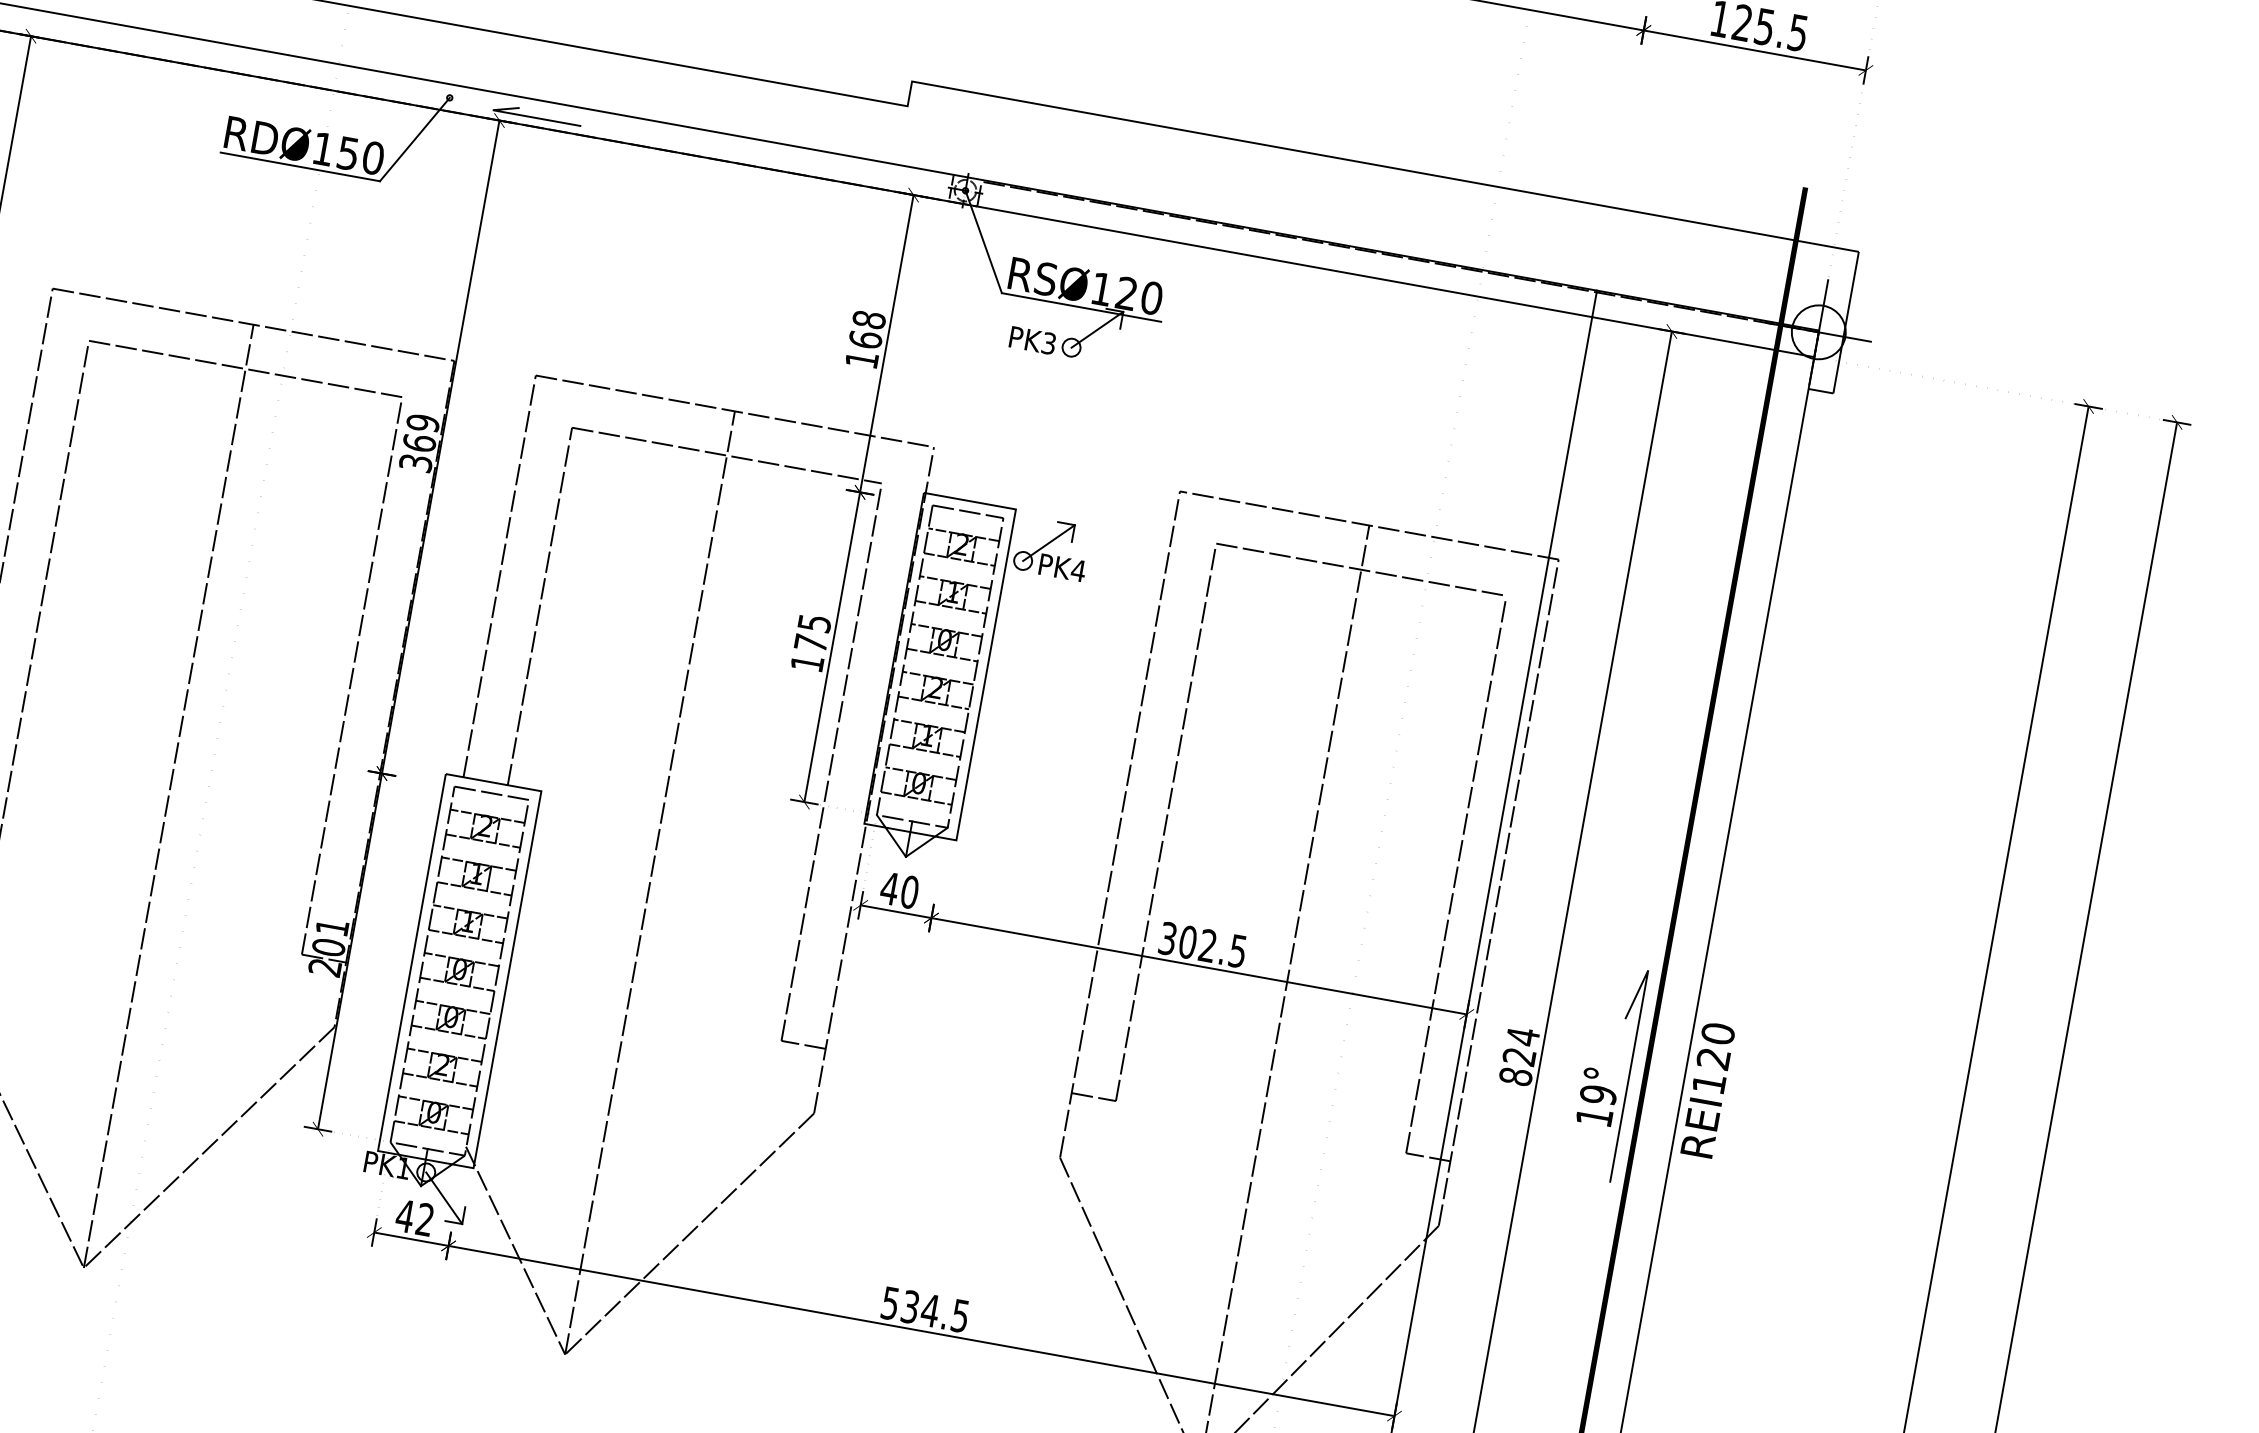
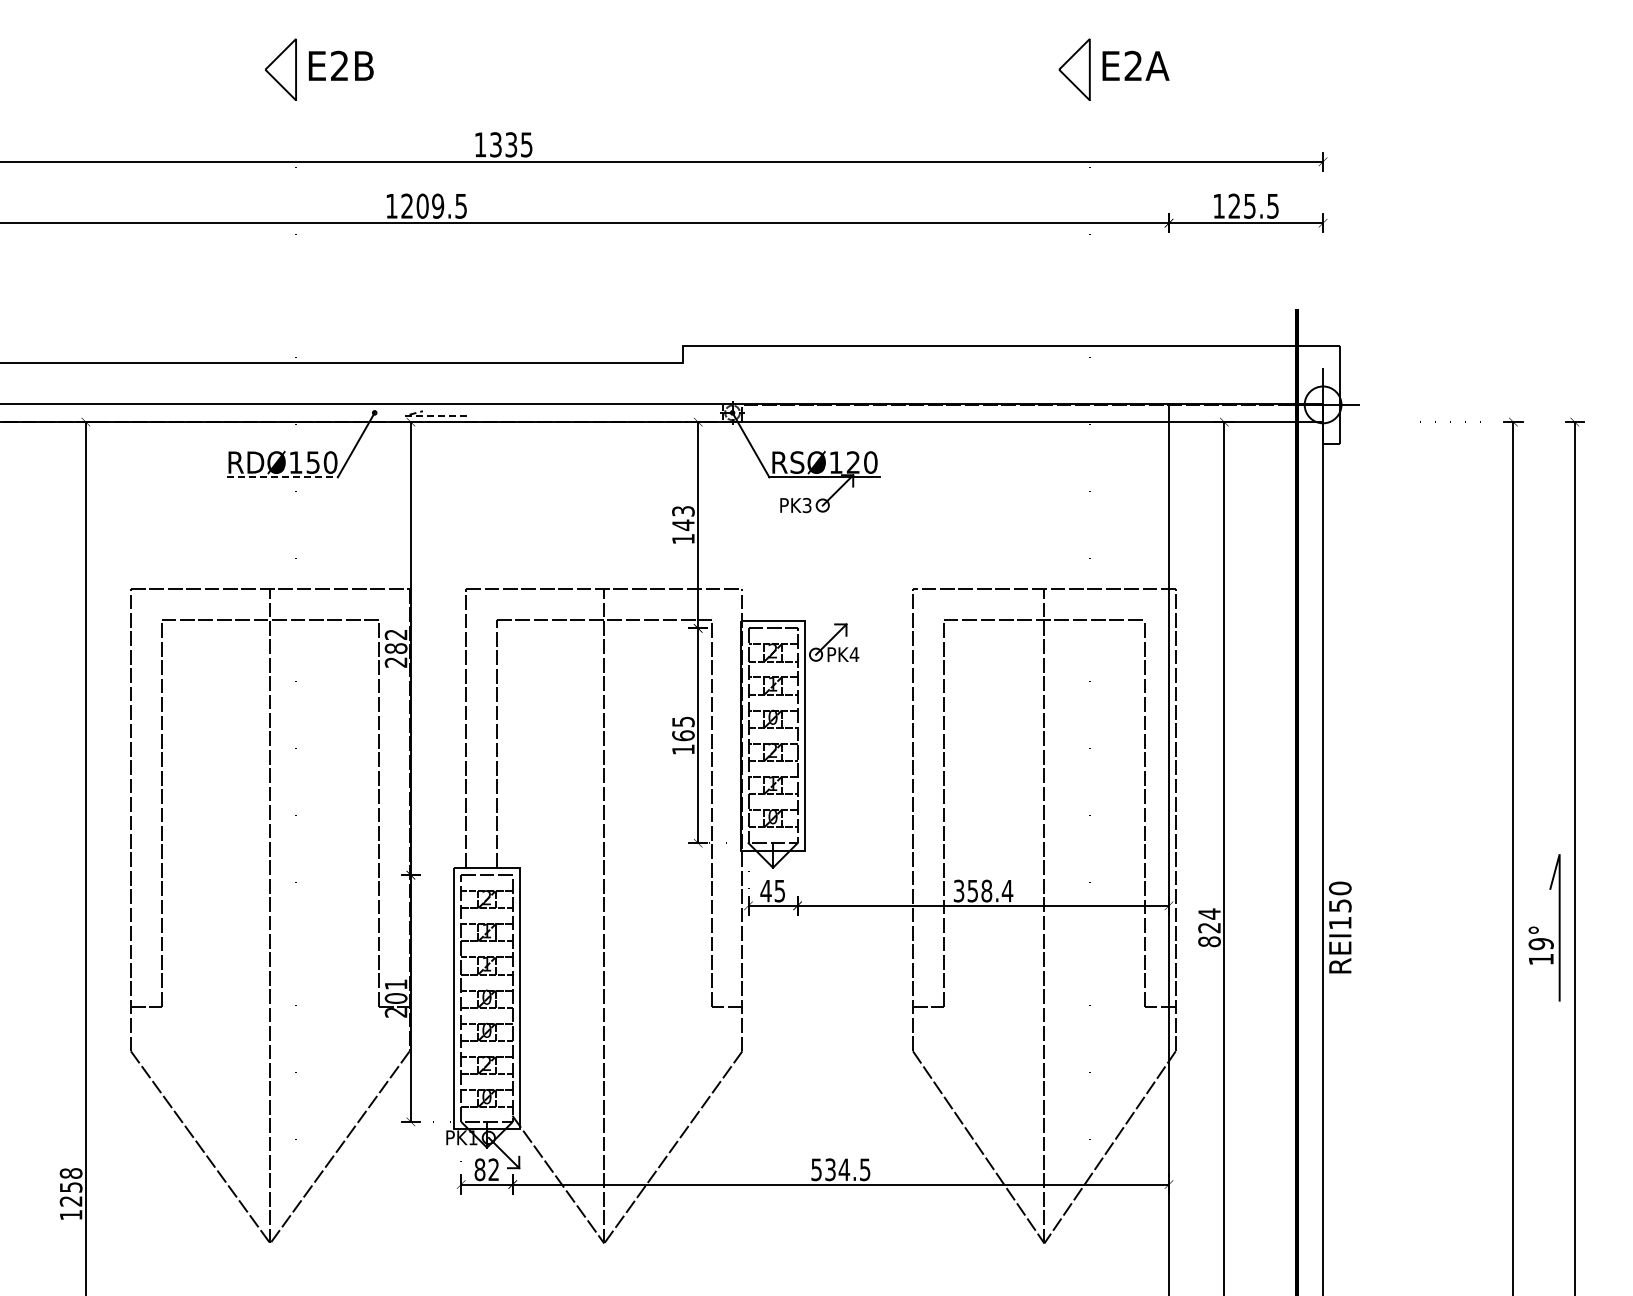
line: (522, 114) -> (425, 415), solid -> dashed
line: (301, 167) -> (283, 477), solid -> dashed
text: (867, 328) -> (683, 517), 168 -> 143
text: (418, 442) -> (395, 648), 369 -> 282
text: (811, 642) -> (683, 735), 175 -> 165
text: (909, 891) -> (779, 890), 40 -> 45
text: (1213, 946) -> (990, 890), 302.5 -> 358.4
text: (1712, 1058) -> (1339, 905), REI120 -> REI150
part: (1598, 1071) -> (1538, 928), moved
text: (404, 1215) -> (479, 1169), 42 -> 82

